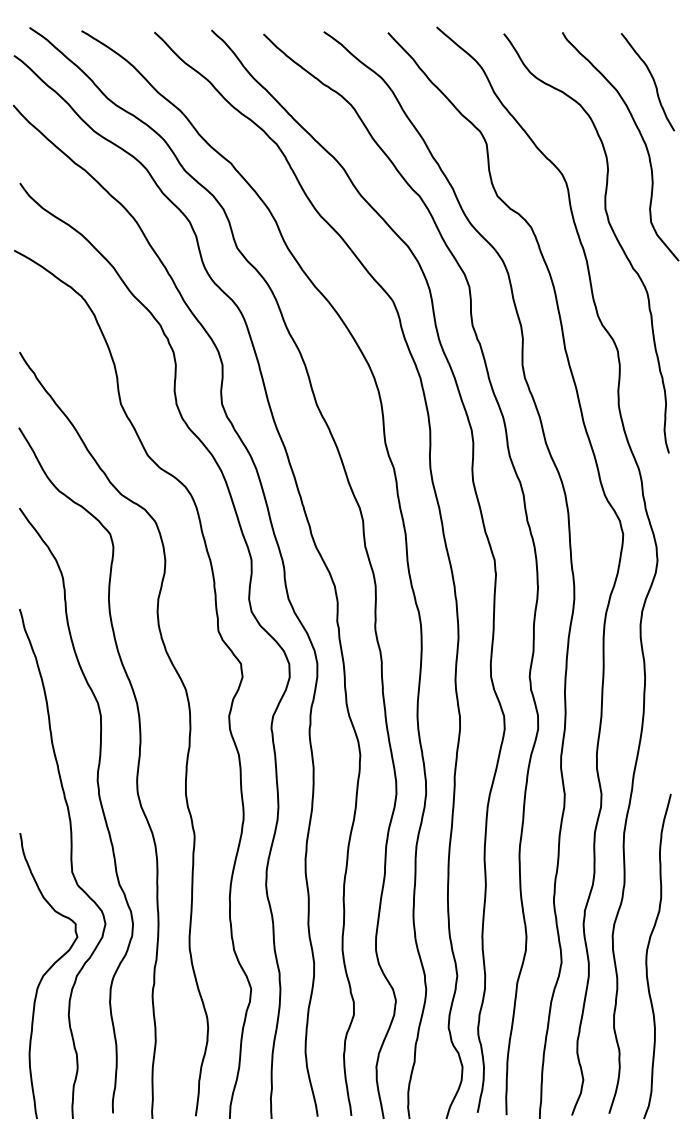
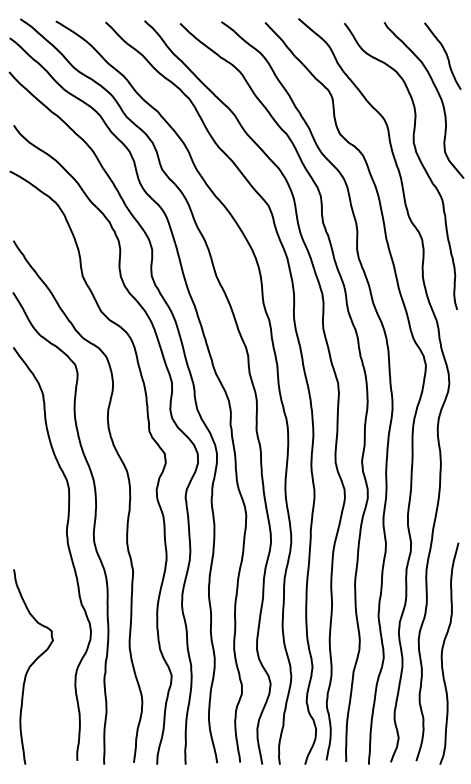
curve: (70, 864) -> (48, 590), removed

